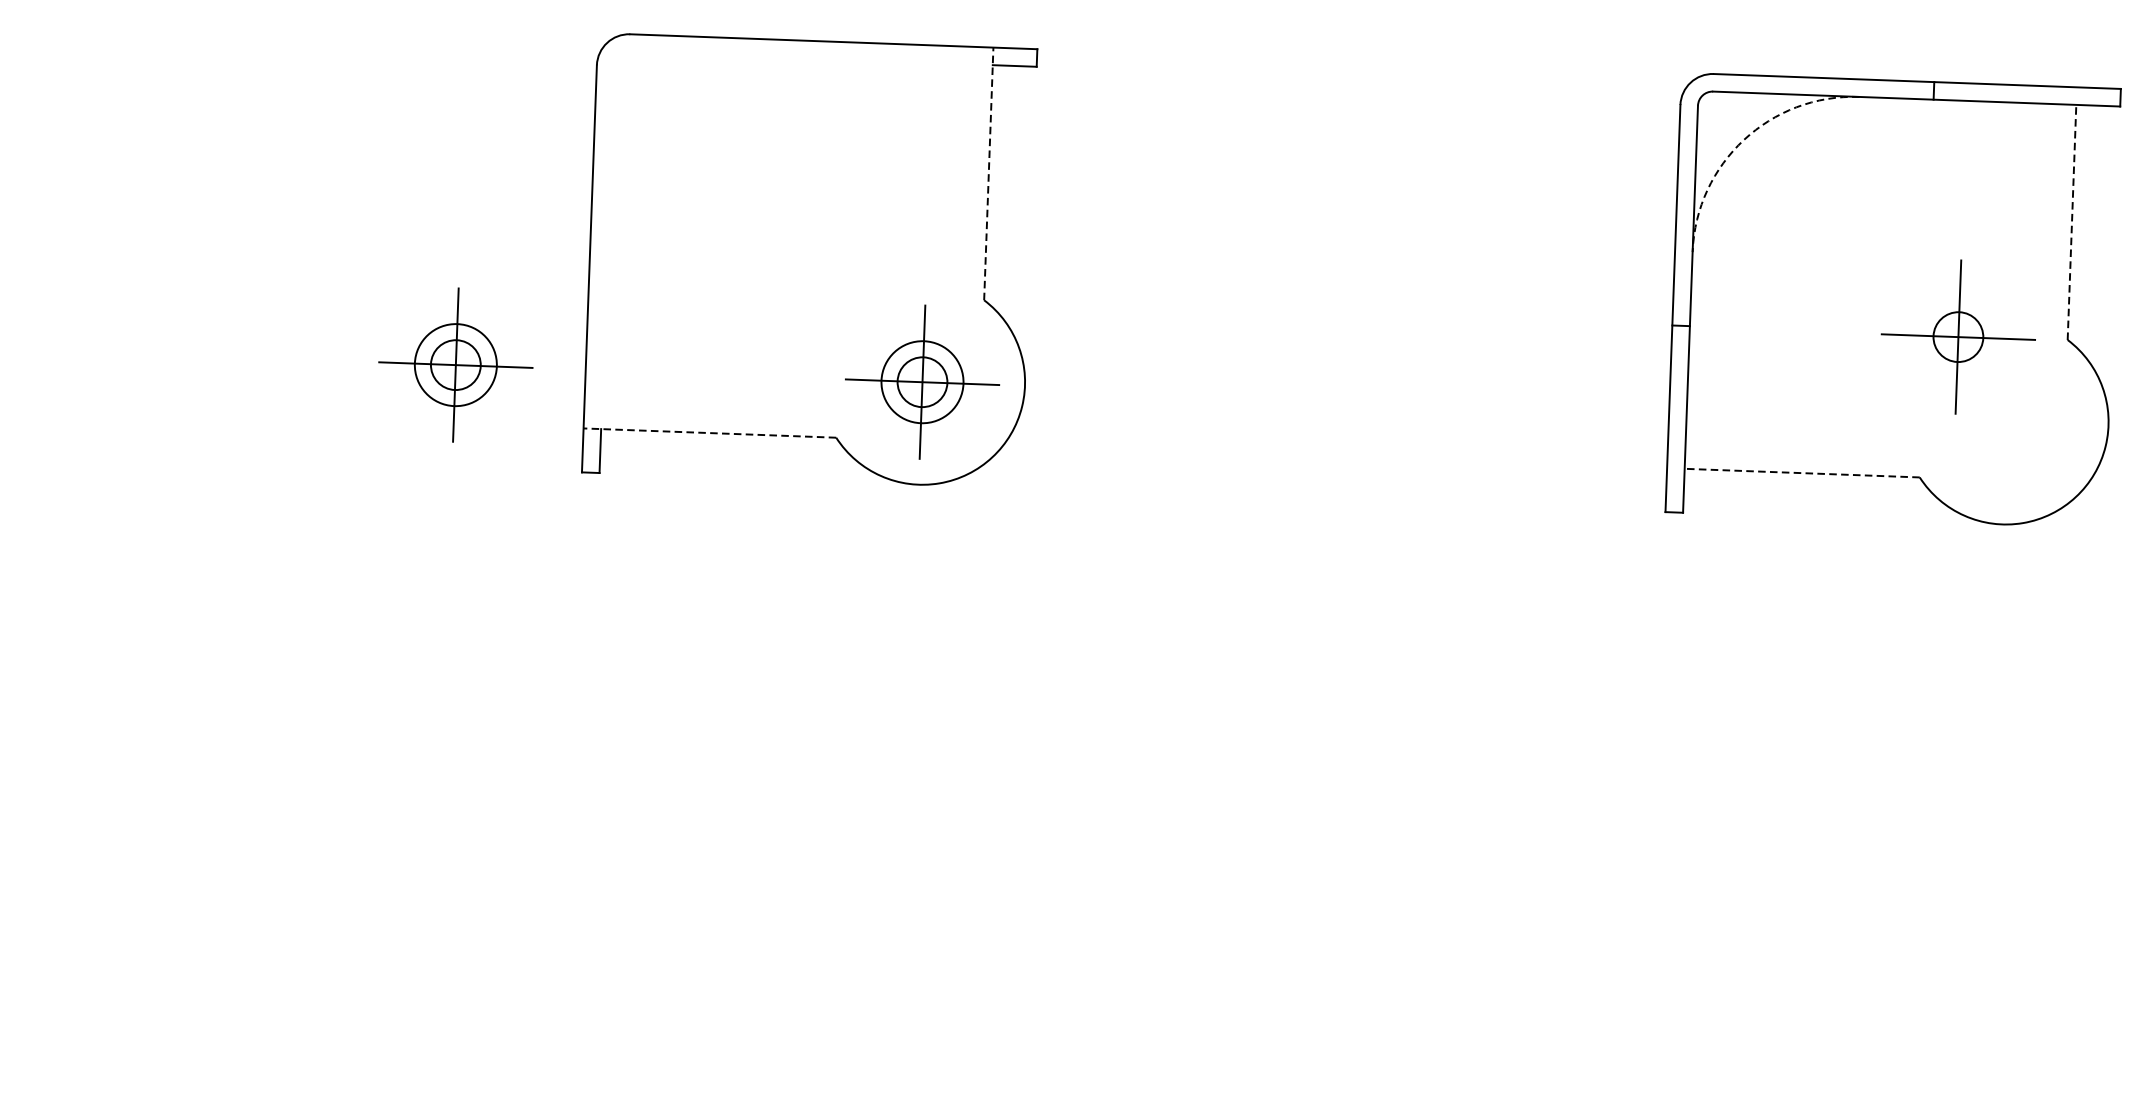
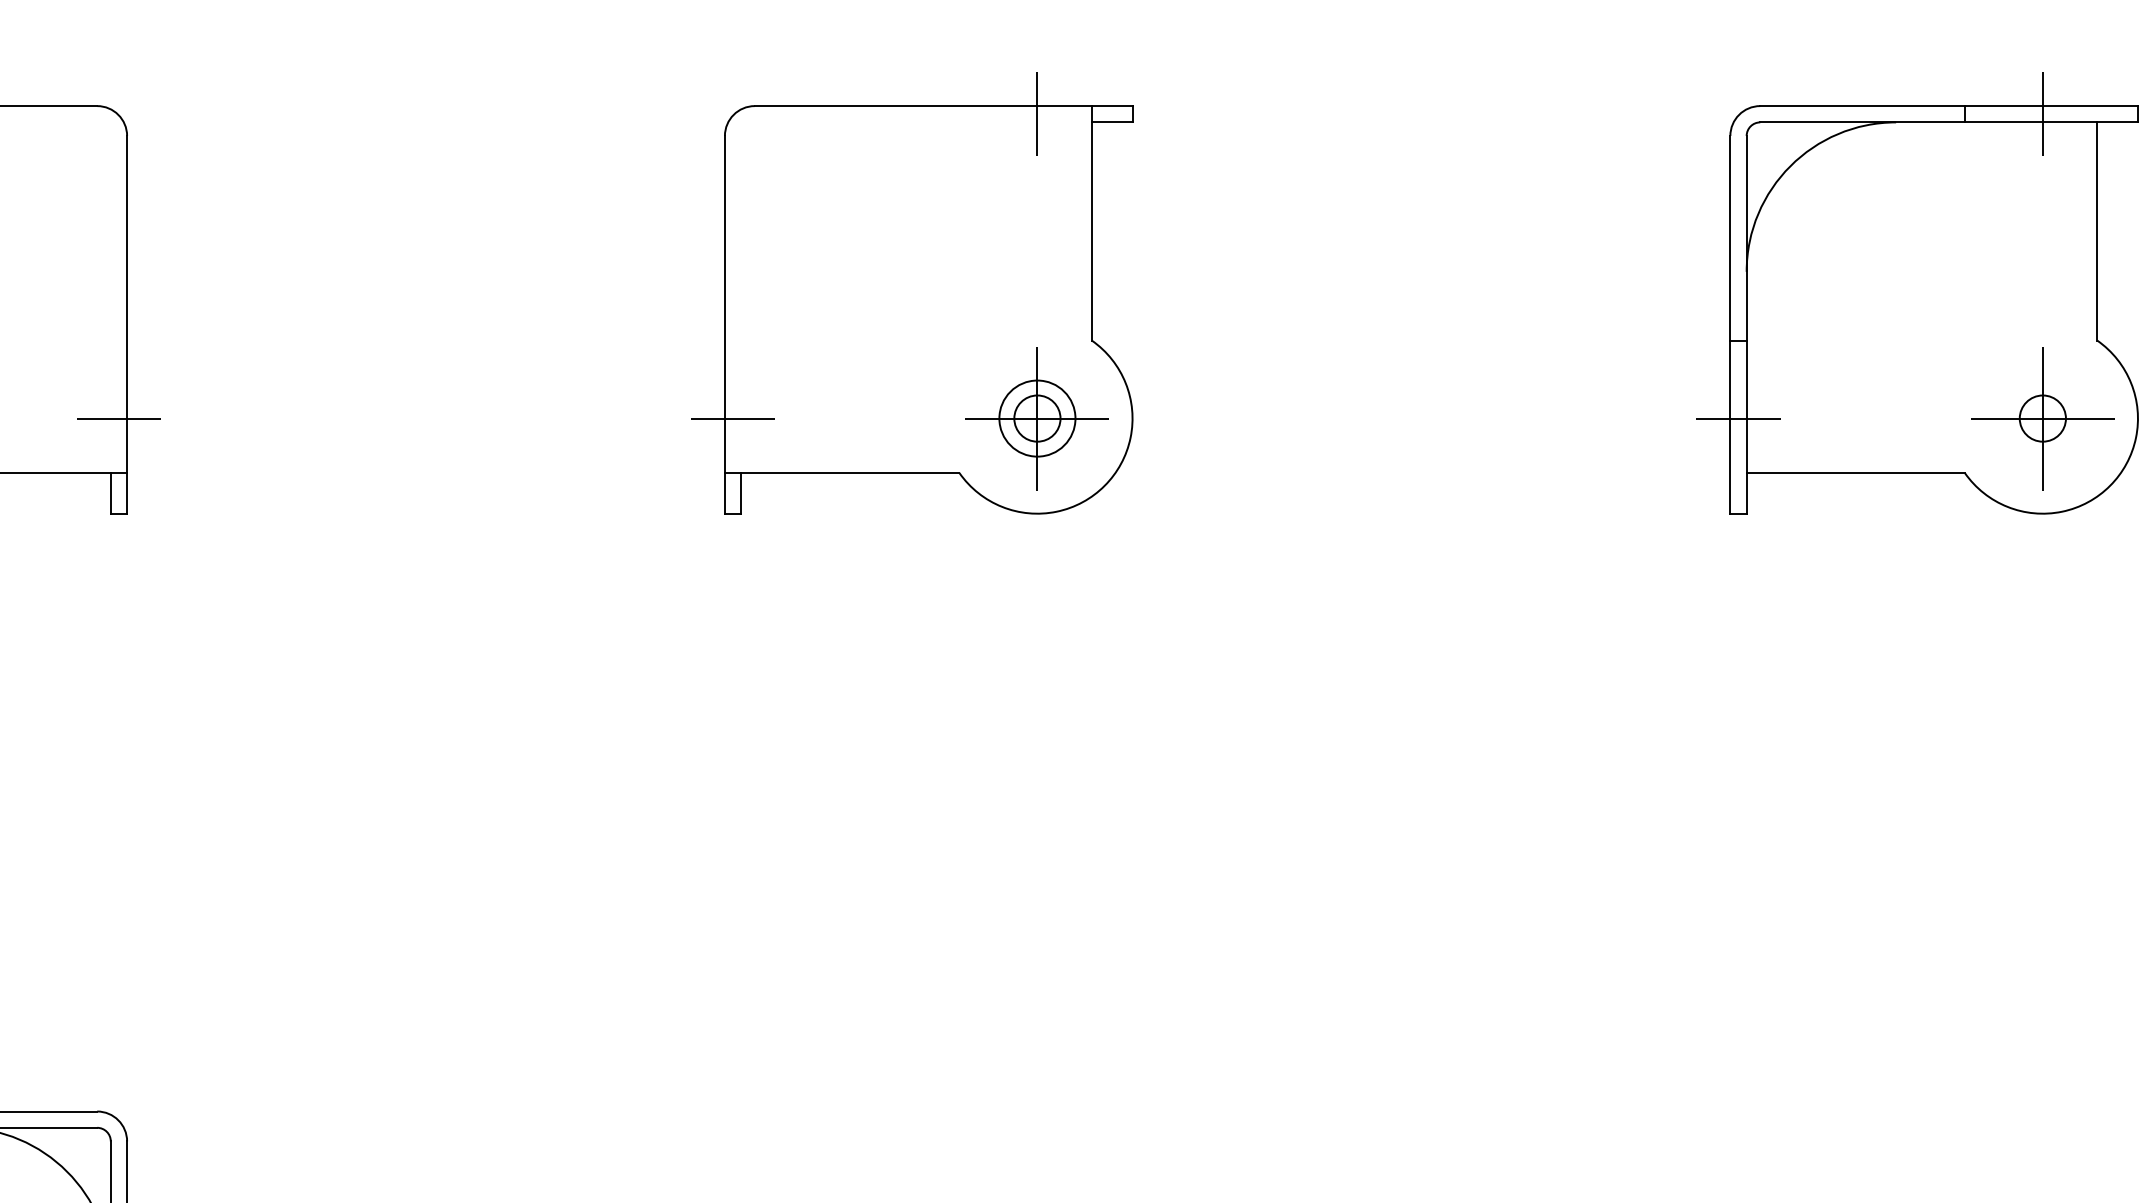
line: (934, 54) -> (1037, 114), added
line: (2017, 94) -> (2042, 114), added
arc: (1744, 140) -> (1790, 166), dashed -> solid
line: (988, 173) -> (1091, 222), dashed -> solid
line: (2072, 221) -> (2097, 230), dashed -> solid
part: (1958, 337) -> (2042, 418), moved
part: (454, 364) -> (603, 418), removed
line: (593, 370) -> (732, 418), added
line: (1678, 409) -> (1738, 418), added
line: (709, 432) -> (841, 472), dashed -> solid
line: (1801, 472) -> (1855, 472), dashed -> solid

